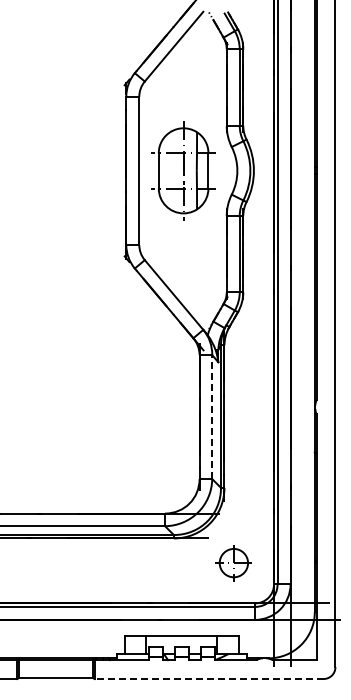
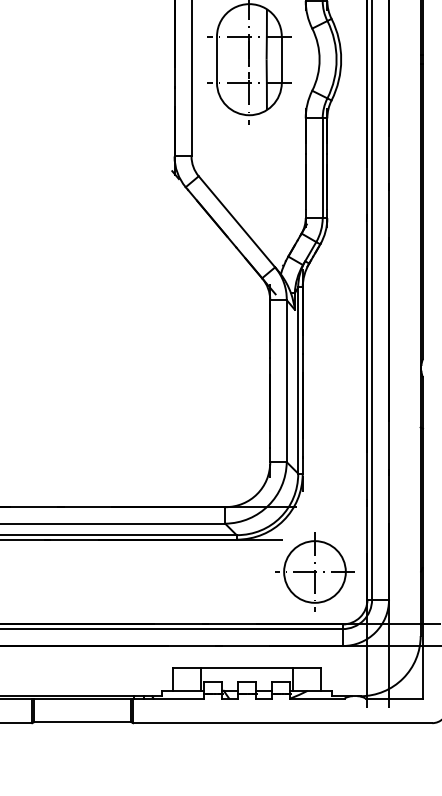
line: (212, 416) -> (287, 380), dashed -> solid
part: (233, 562) -> (314, 571), size x1.67
line: (209, 679) -> (283, 723), dashed -> solid

